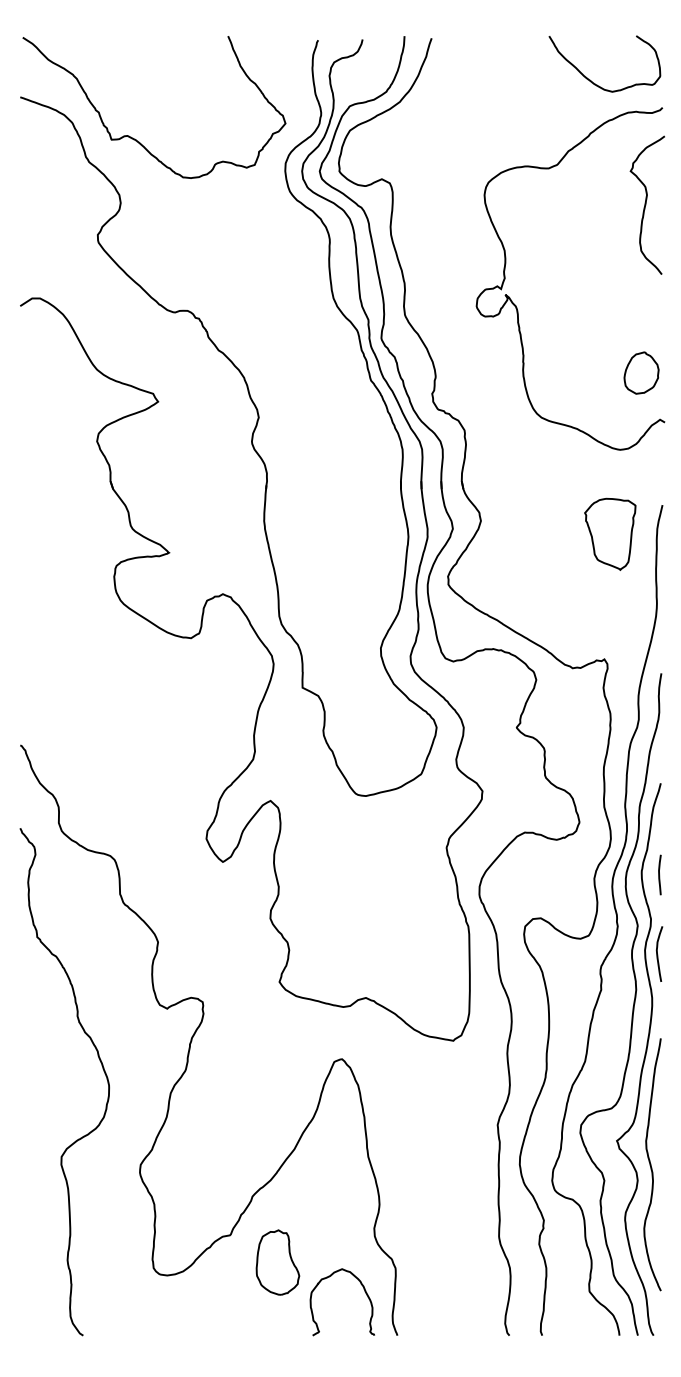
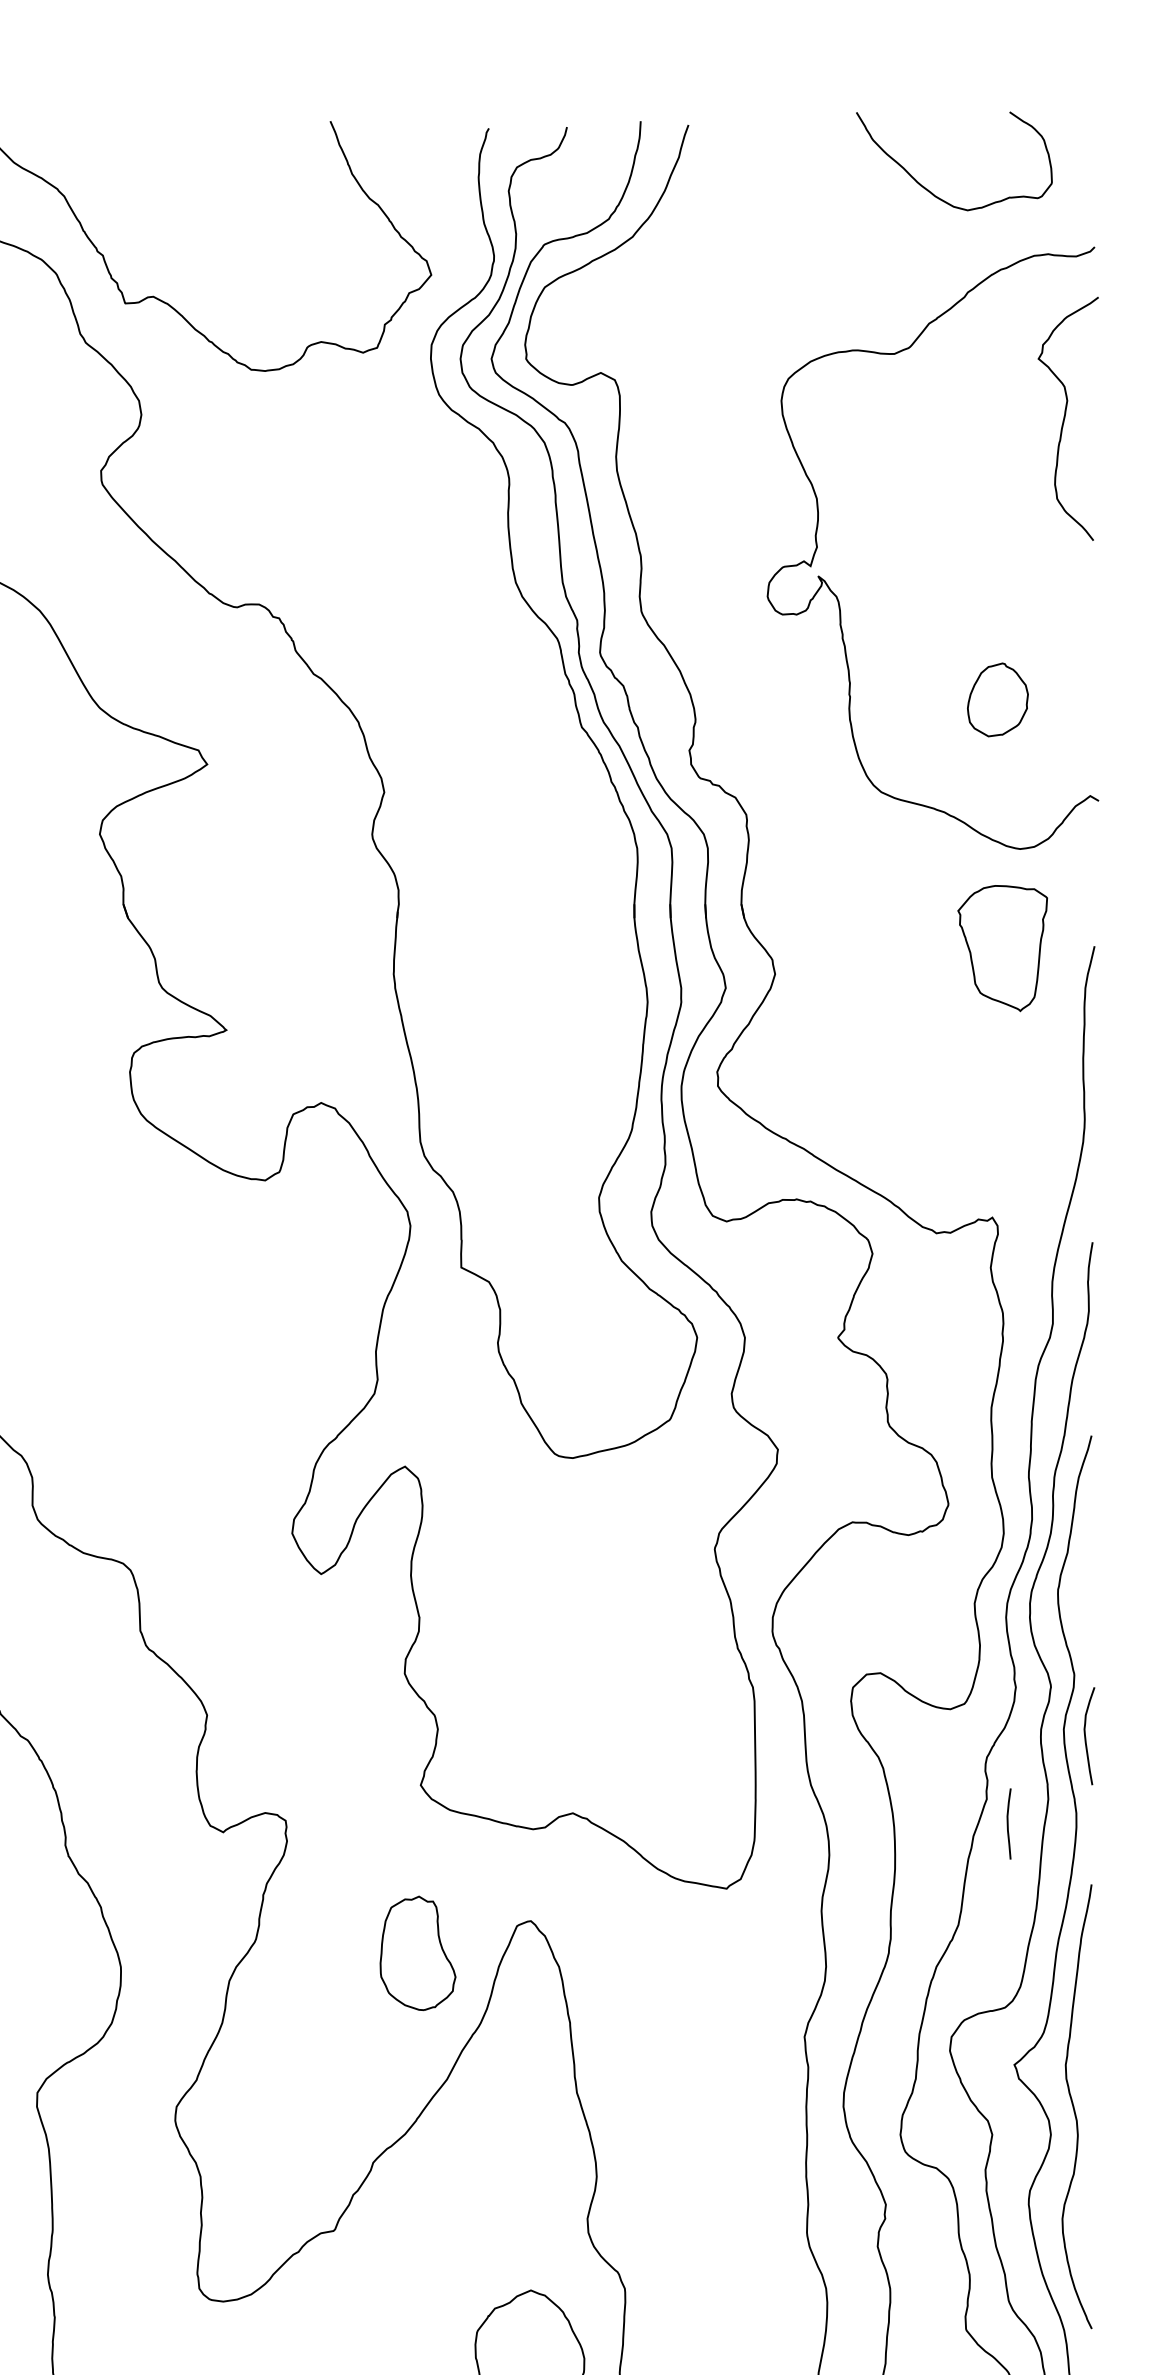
curve: (590, 79) -> (929, 188), moved
part: (641, 372) -> (997, 698), moved
part: (610, 533) -> (1003, 946), moved
line: (659, 874) -> (1008, 1823), moved
part: (277, 1262) -> (417, 1953), moved

